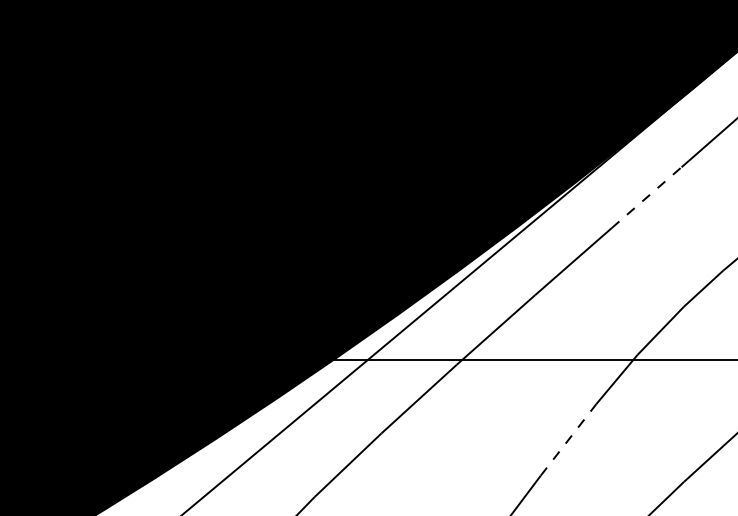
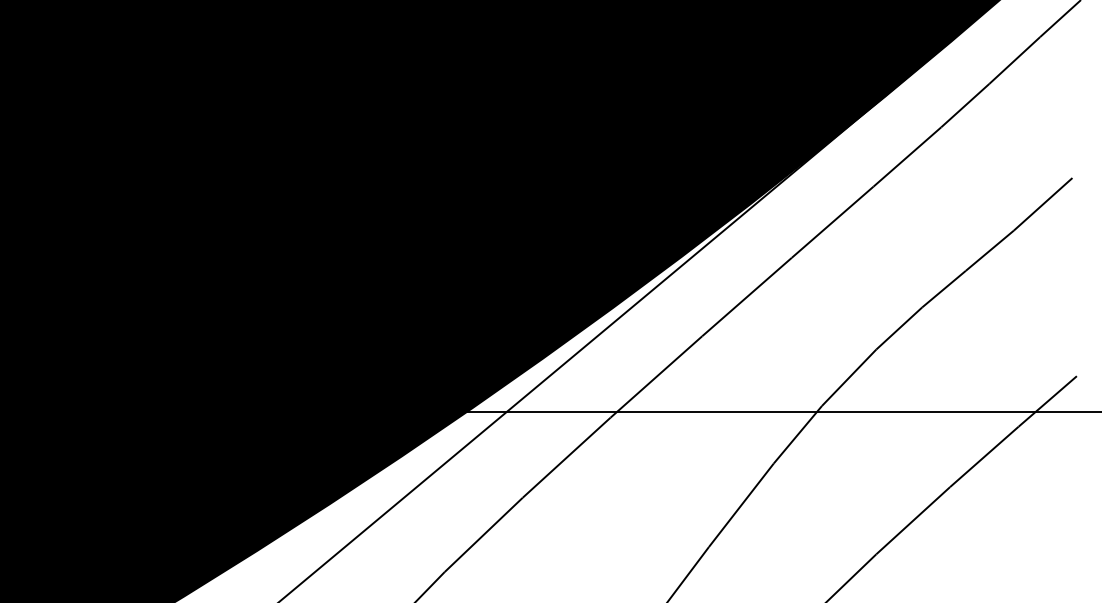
line: (647, 197) -> (833, 221), dashed -> solid
line: (568, 440) -> (741, 505), dashed -> solid

